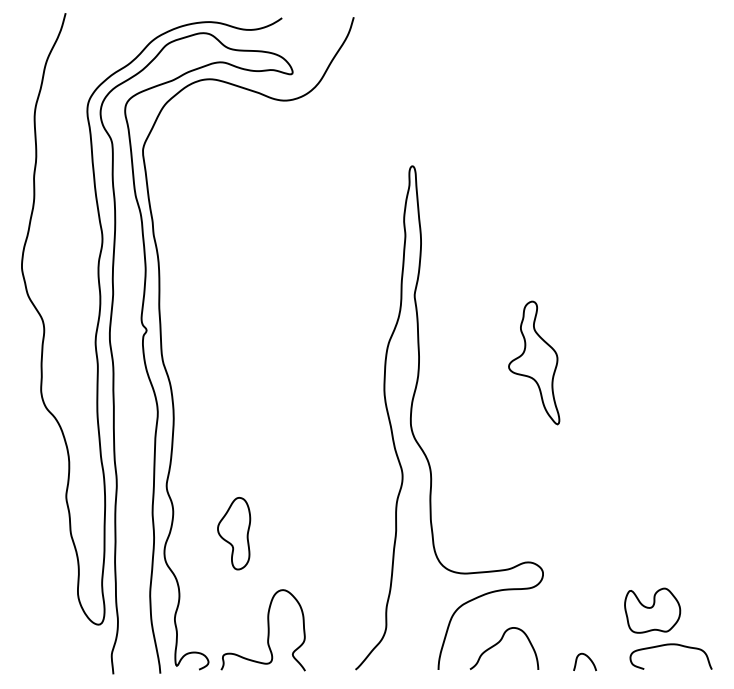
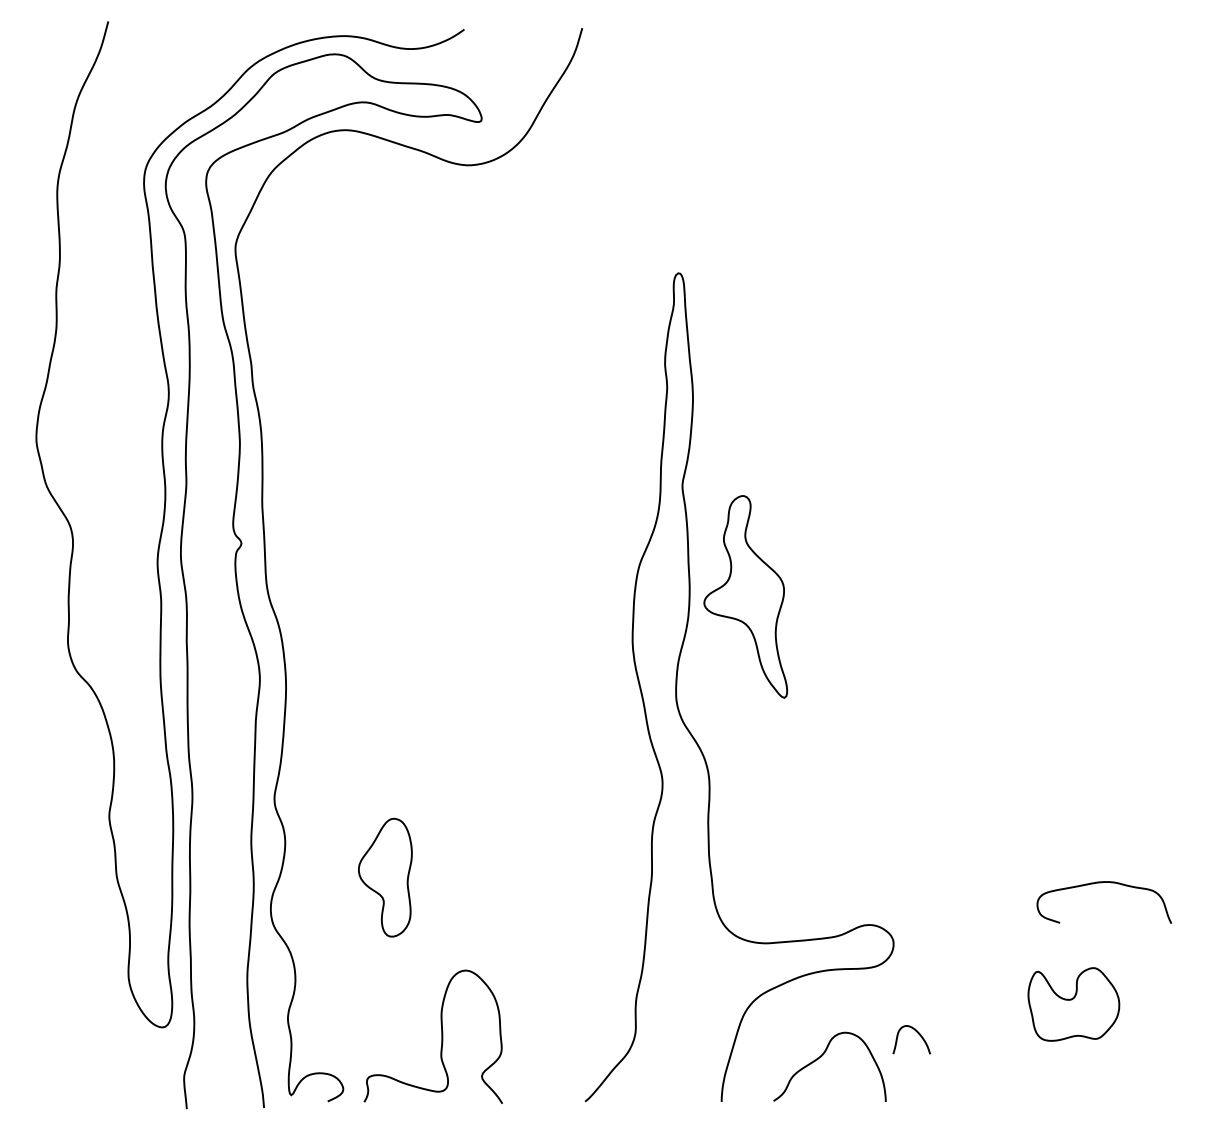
part: (534, 362) -> (746, 596), moved
curve: (670, 645) -> (1103, 884), moved
curve: (587, 657) -> (915, 1032), moved

